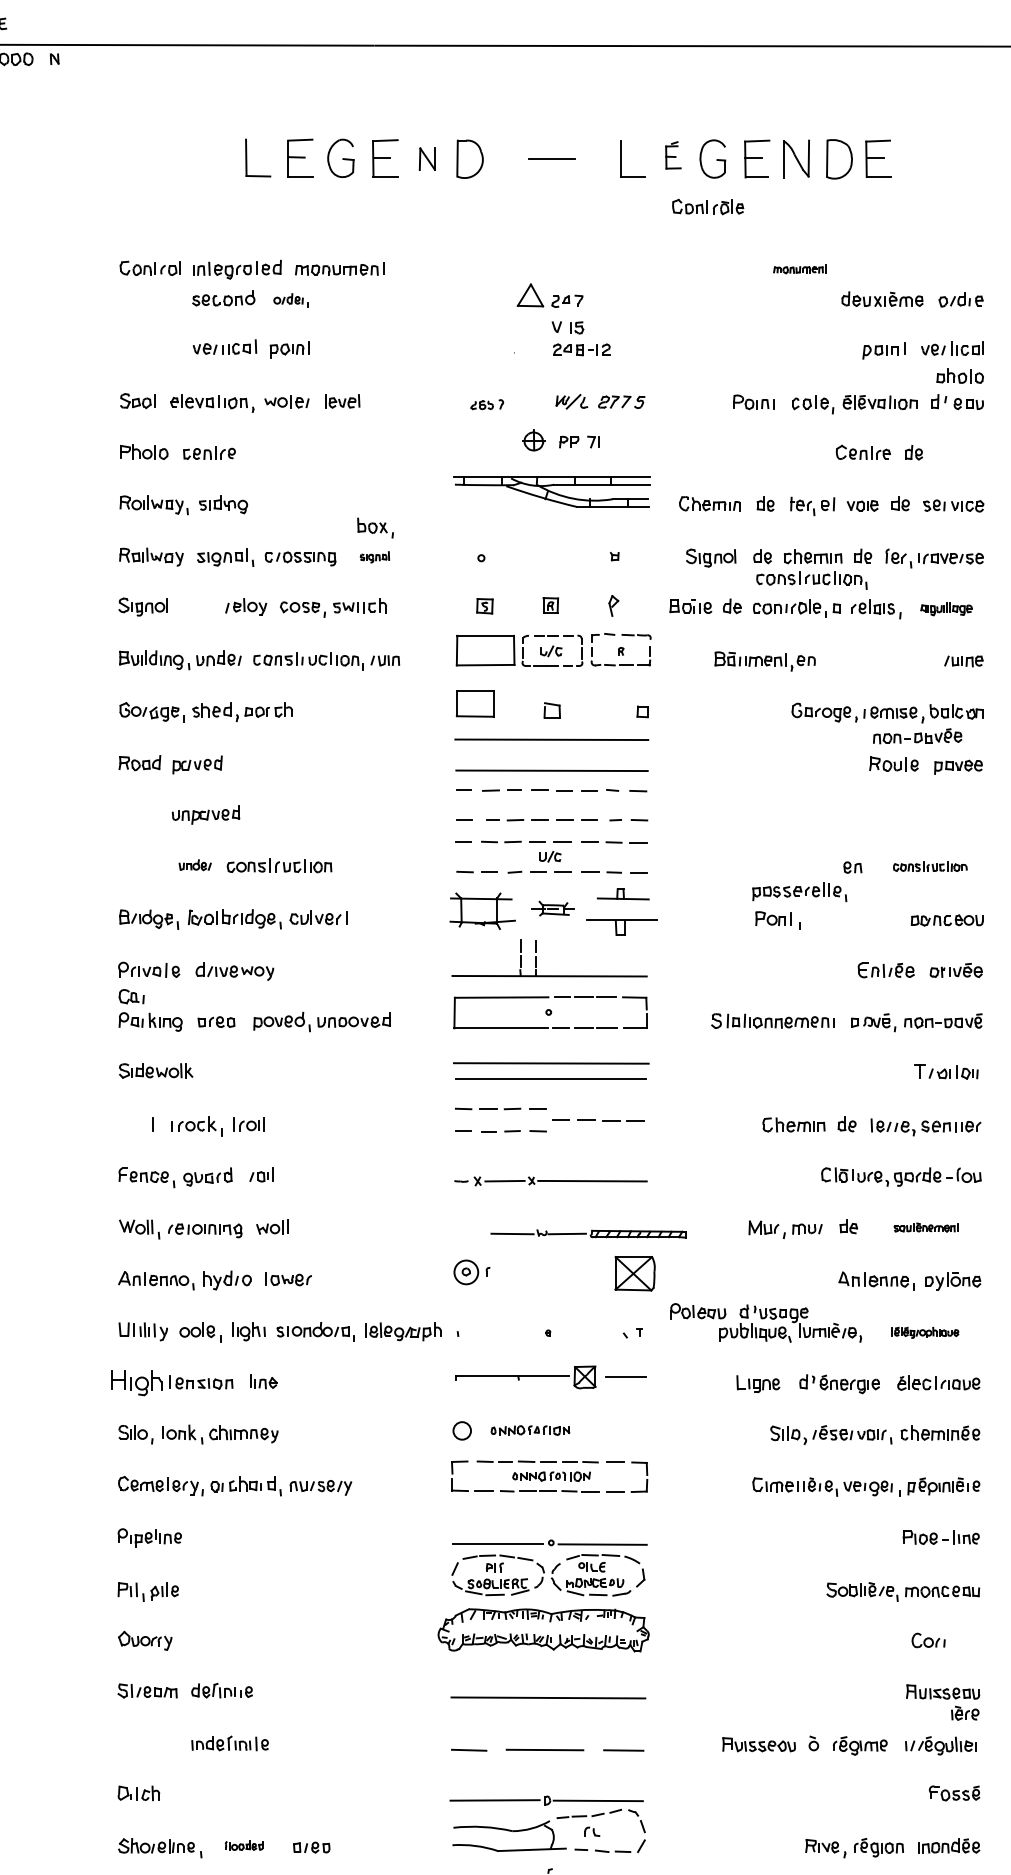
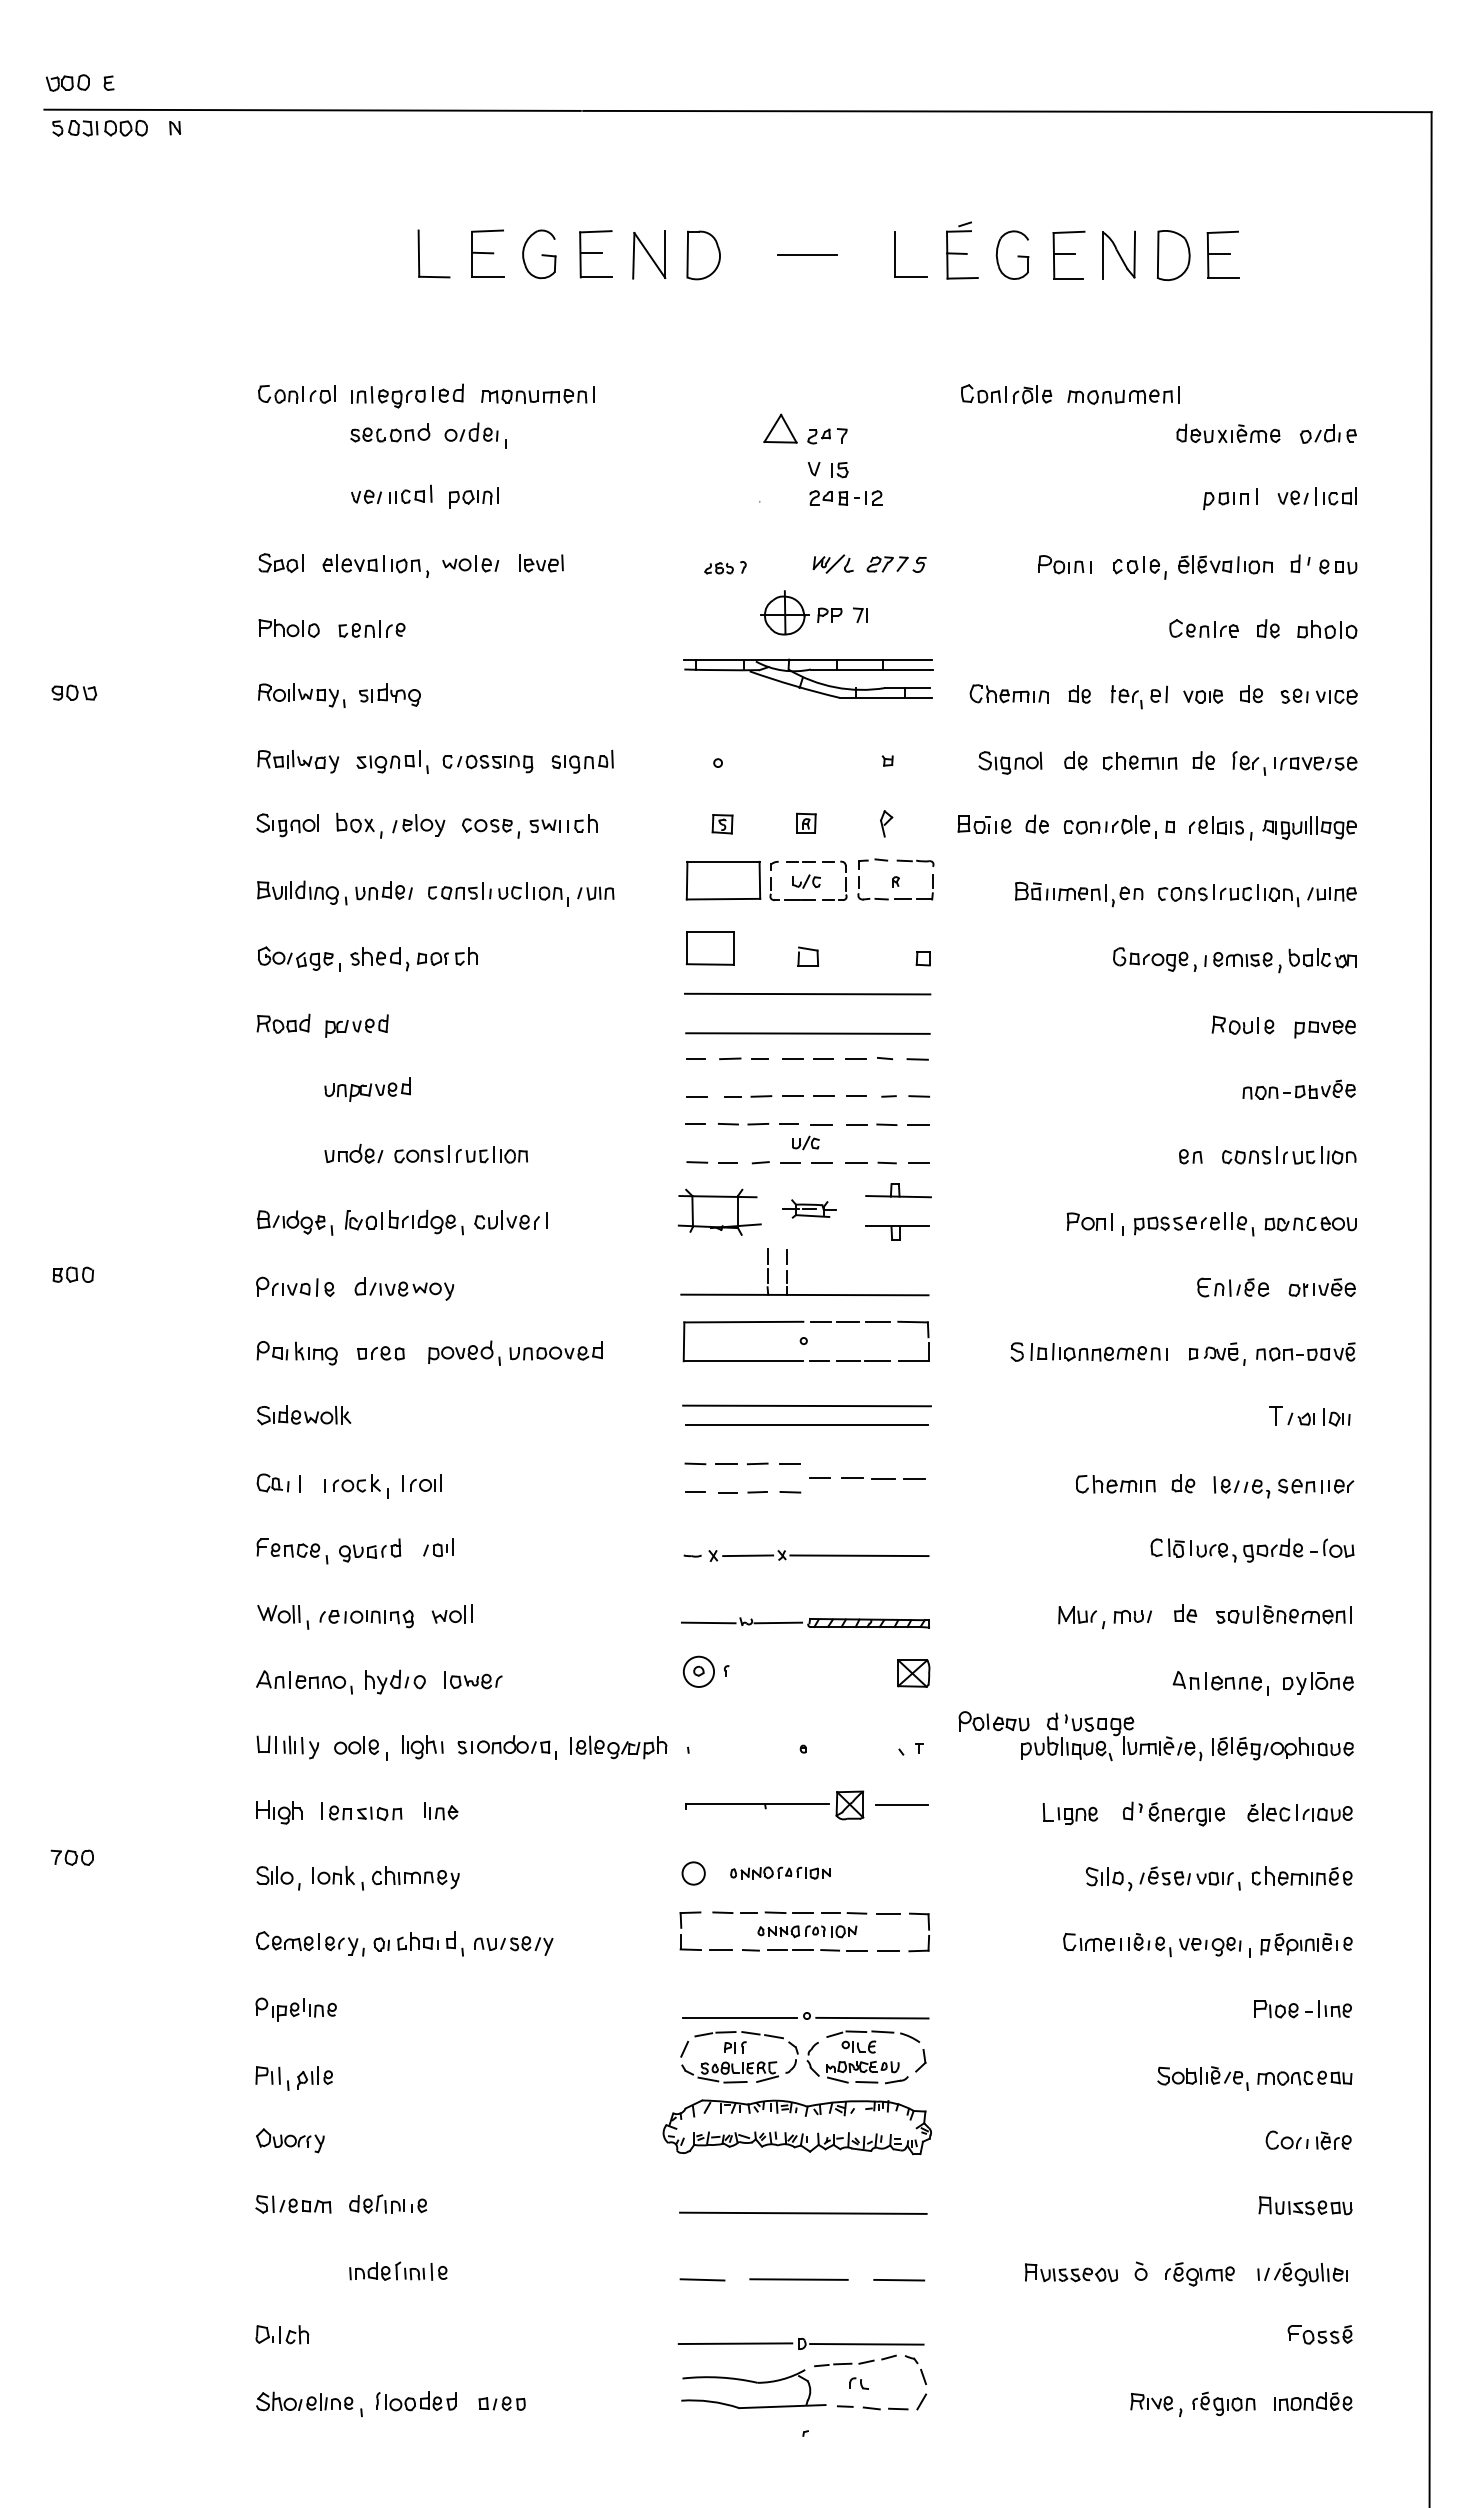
part: (673, 155) -> (962, 250), size x1.67
part: (427, 158) -> (649, 254), size x1.67
part: (708, 207) -> (1006, 394), moved
part: (800, 269) -> (1123, 395), size x1.67
part: (290, 300) -> (475, 435), size x1.43
part: (960, 376) -> (1327, 629), moved
part: (533, 439) -> (784, 612), size x1.67
part: (375, 527) -> (359, 825), moved
part: (374, 556) -> (582, 761), size x1.67
part: (811, 580) -> (1228, 895), moved
part: (946, 608) -> (1309, 827), size x1.43
part: (917, 736) -> (1298, 1089), moved
part: (194, 865) -> (353, 1153), size x1.43
part: (930, 866) -> (1289, 1155), size x1.43
part: (800, 892) -> (1194, 1224), moved
part: (622, 927) -> (897, 1232), size x0.71
part: (131, 996) -> (272, 1482), moved
part: (925, 1227) -> (1283, 1614), size x1.67
part: (588, 1233) -> (805, 1622), moved
part: (634, 1273) -> (913, 1673), size x0.62
part: (924, 1332) -> (1282, 1748), size x1.67
part: (136, 1382) -> (279, 1812), size x0.71
part: (965, 1713) -> (1333, 2140), moved
part: (244, 1845) -> (416, 2401), size x1.67

